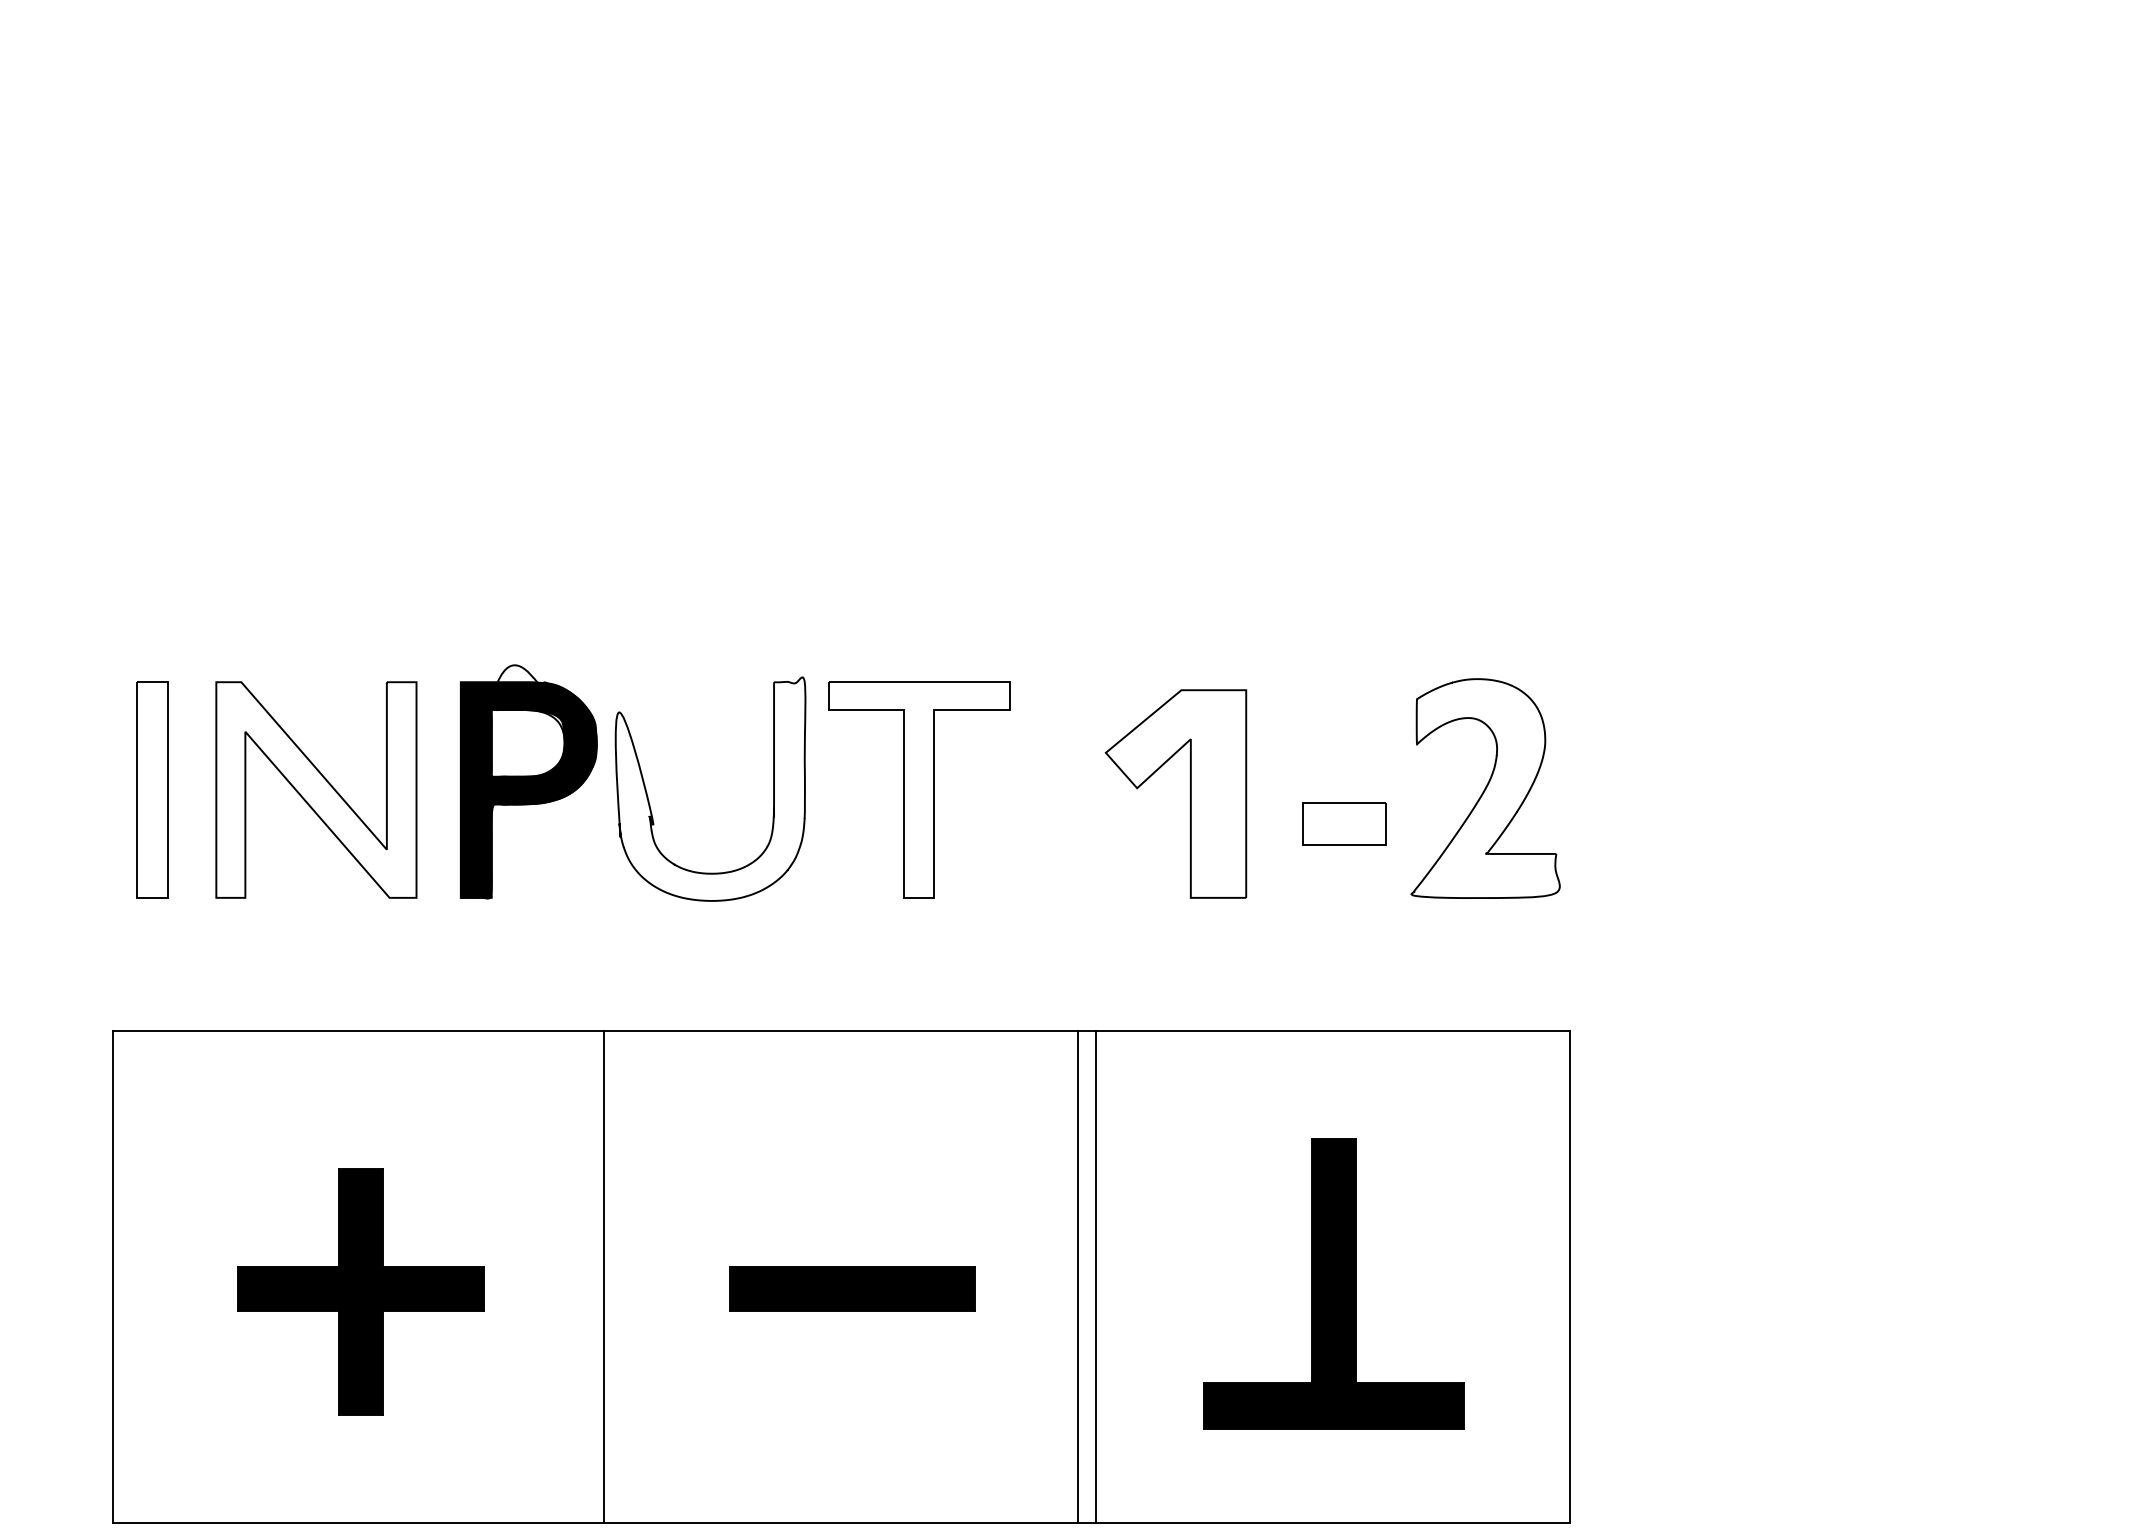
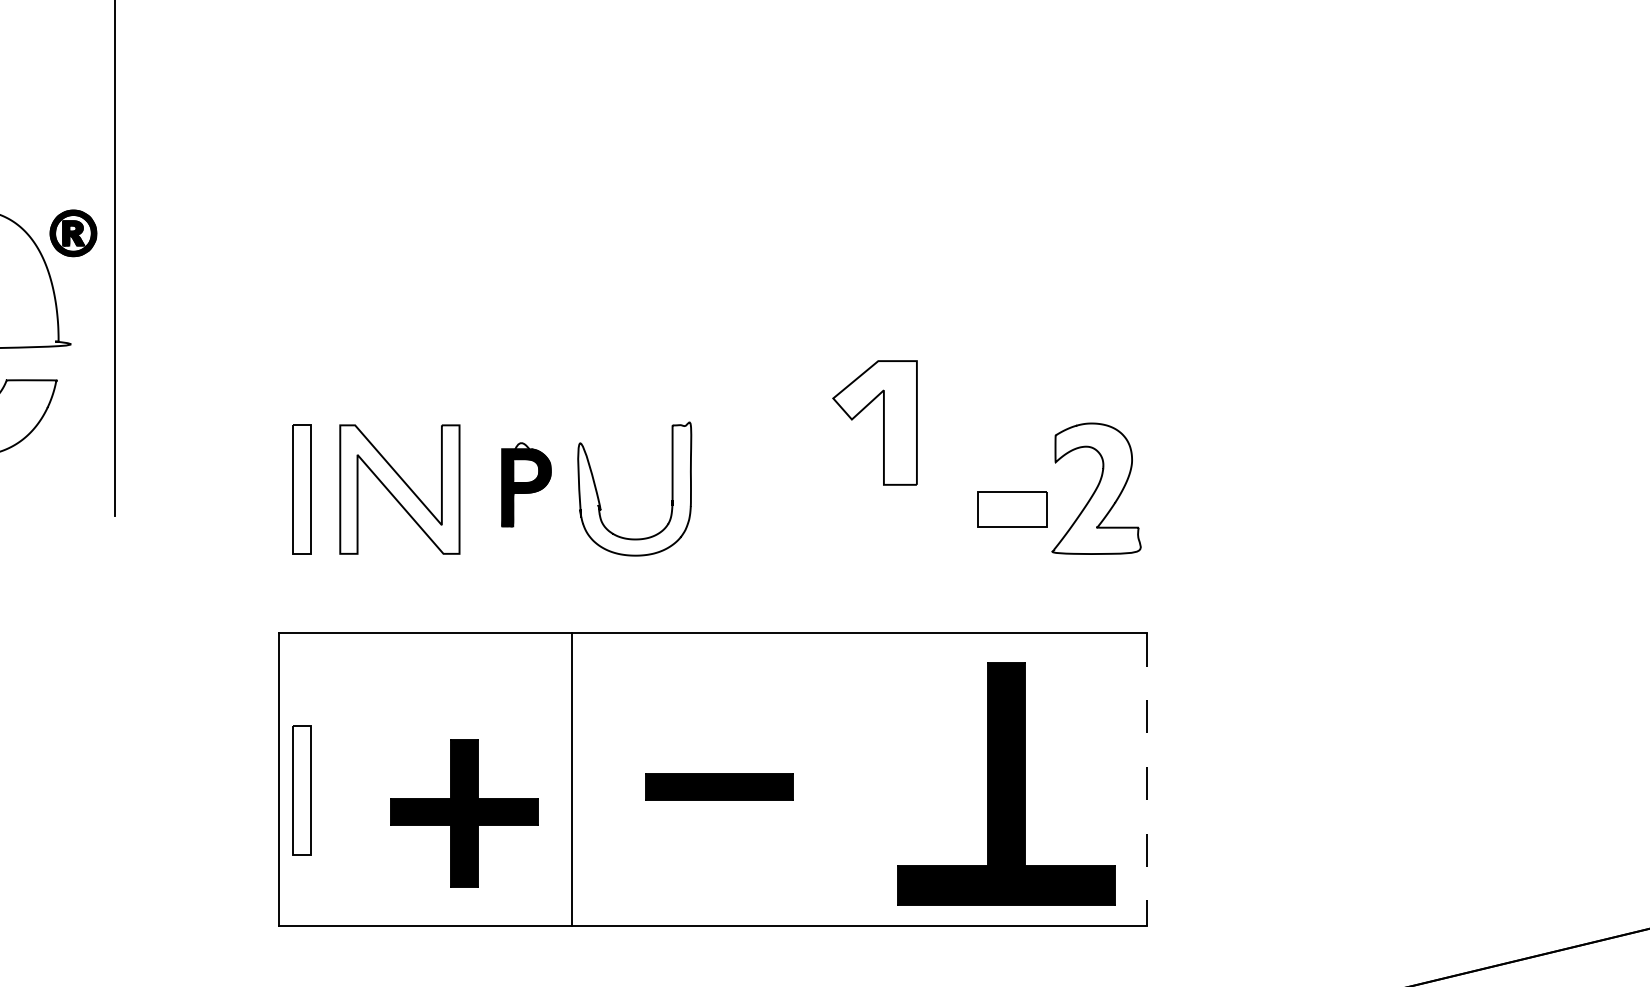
part: (528, 781) -> (526, 484), size x0.6
part: (919, 789) -> (759, 489), removed
part: (1190, 793) -> (883, 422), moved
part: (1344, 825) -> (1012, 510), size x1.4
line: (1077, 1276) -> (853, 779), removed
line: (1096, 1276) -> (864, 779), removed
line: (1569, 1278) -> (1146, 780), solid -> dashed
part: (1334, 1284) -> (1006, 784), size x1.4
part: (361, 1291) -> (464, 813), moved
part: (151, 1295) -> (301, 790), added

